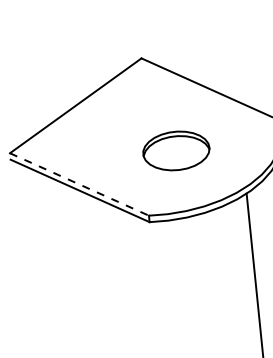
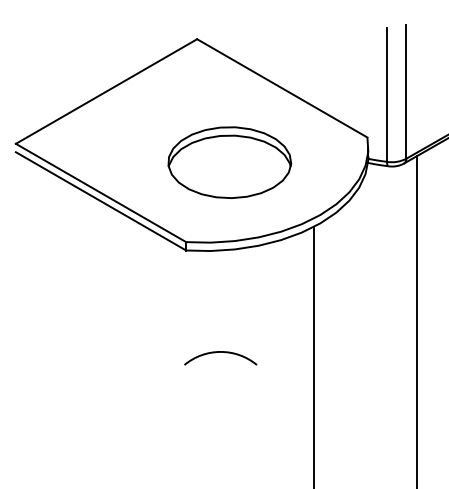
part: (176, 150) -> (229, 162), size x1.43
line: (79, 184) -> (101, 193), dashed -> solid
arc: (184, 298) -> (220, 352), added

